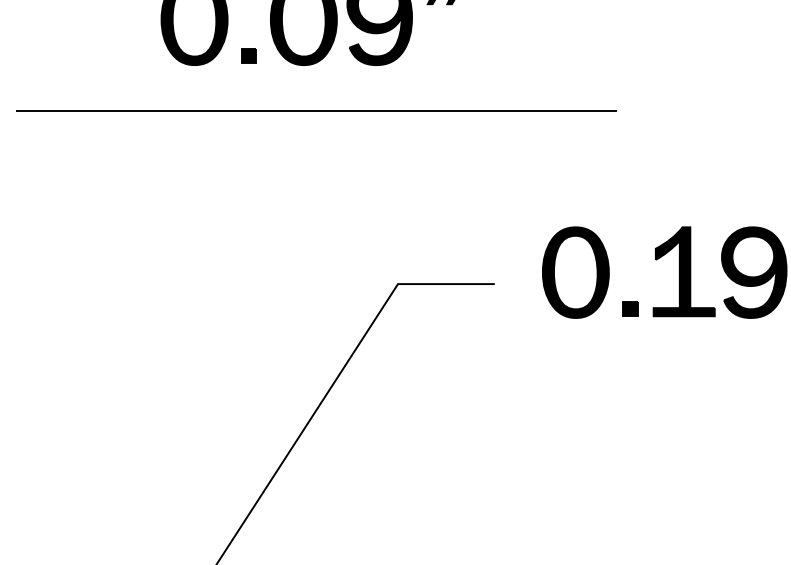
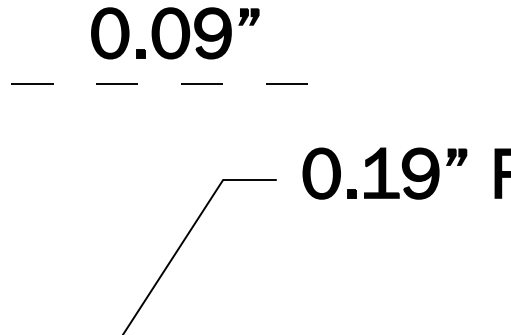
line: (315, 110) -> (177, 83), solid -> dashed

